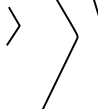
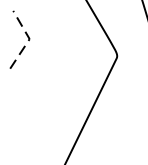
line: (19, 25) -> (29, 38), solid -> dashed

